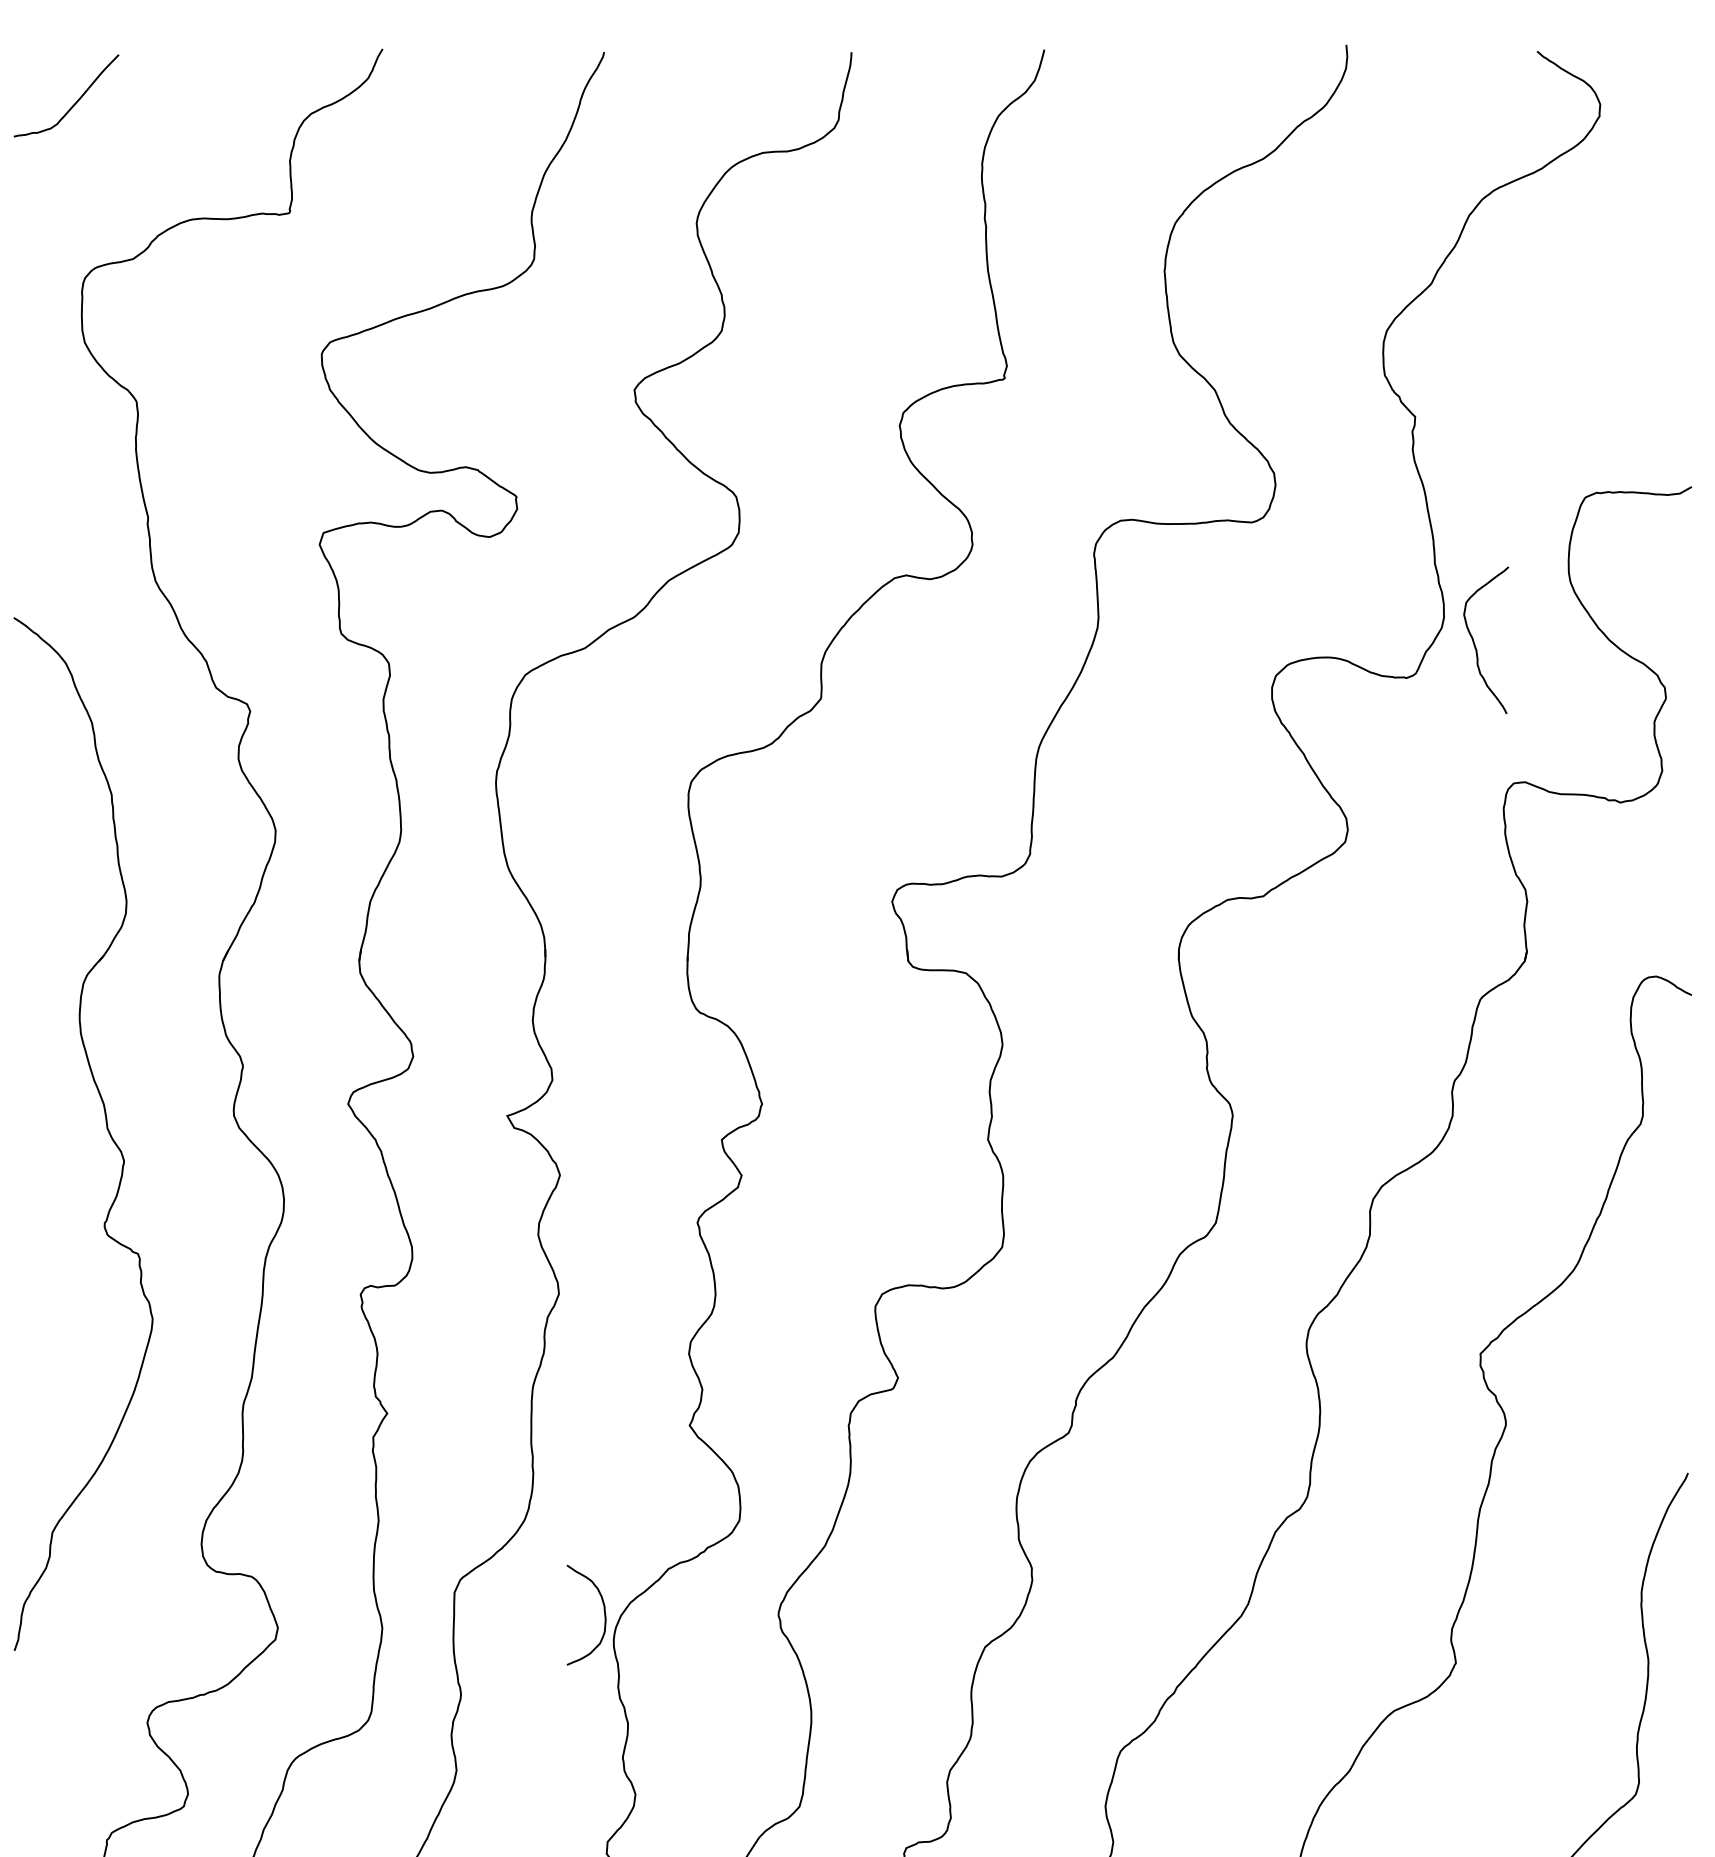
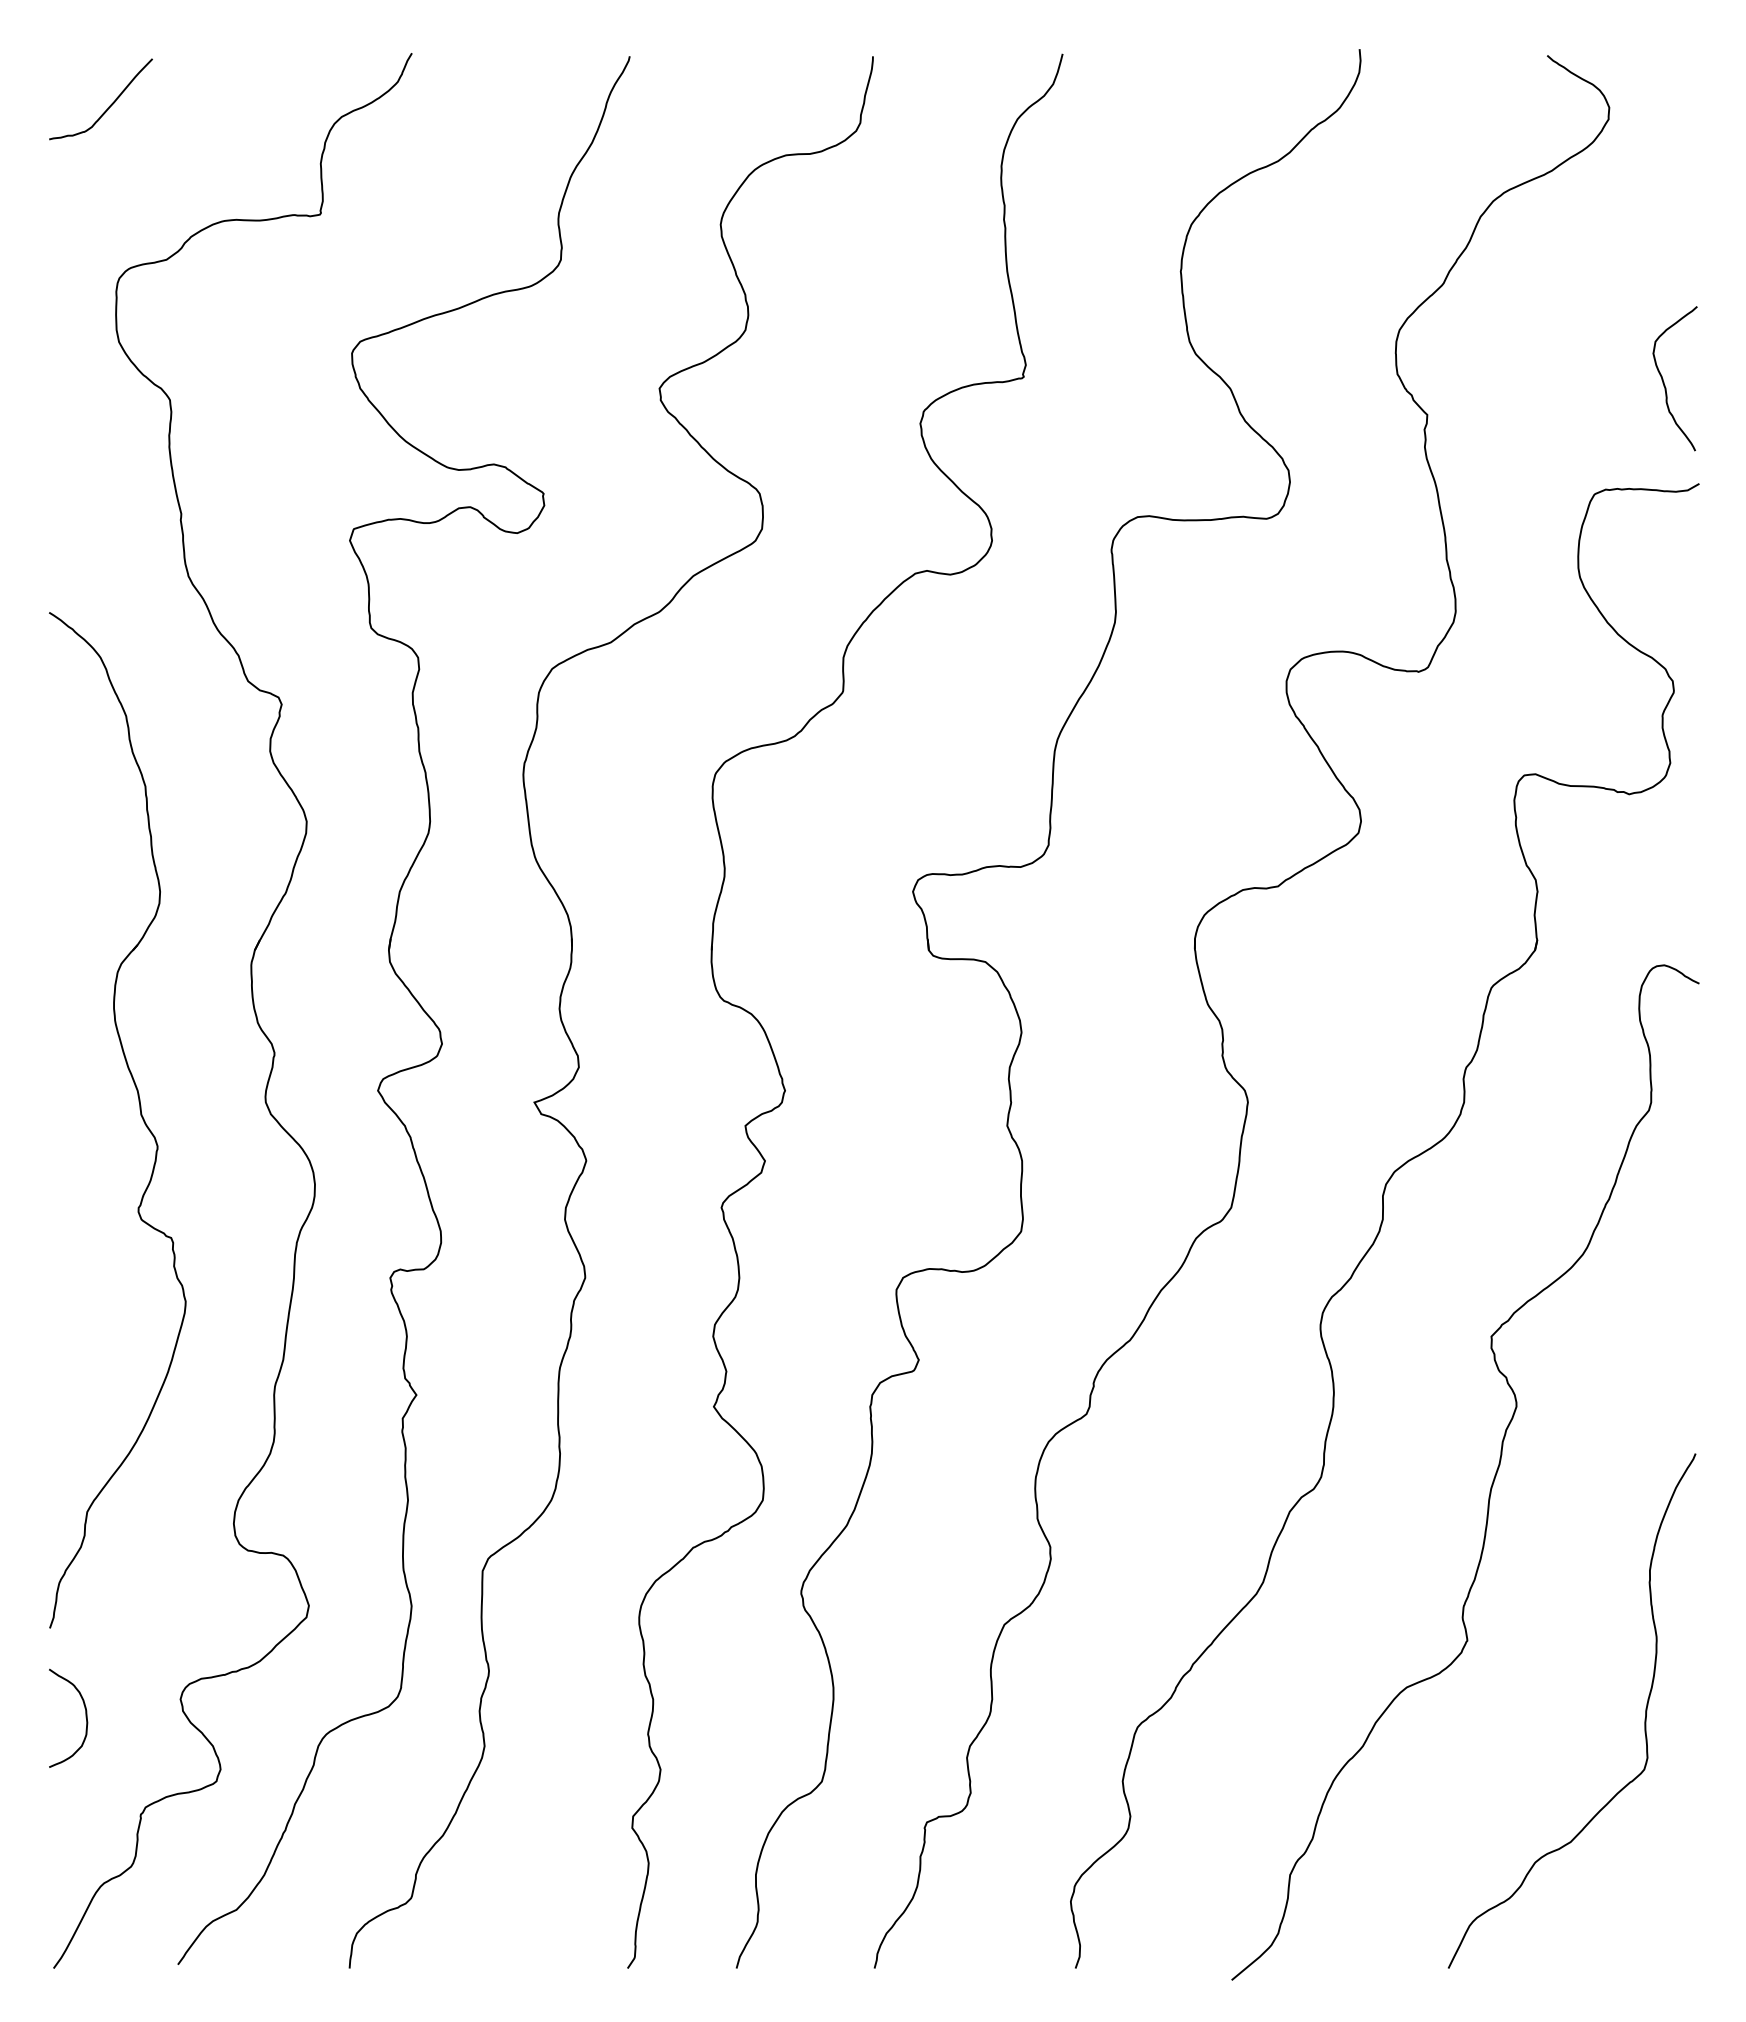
curve: (1475, 644) -> (1664, 382), moved
curve: (603, 1614) -> (85, 1717), moved

